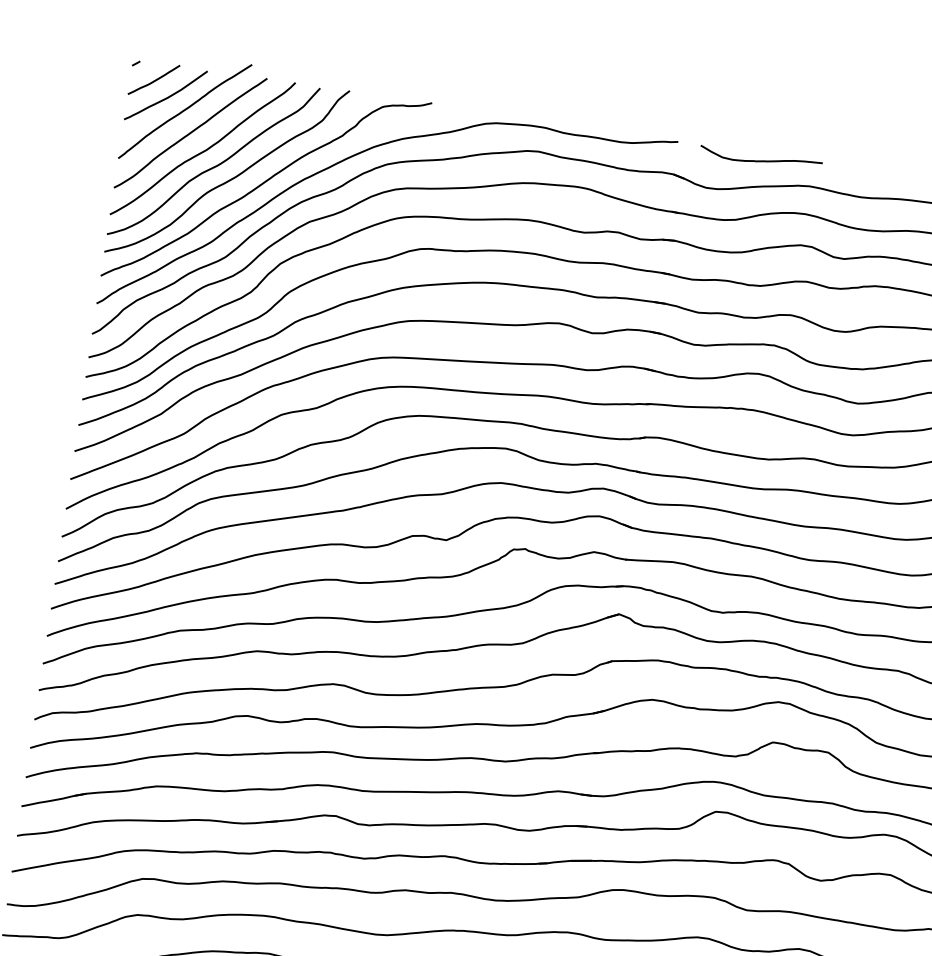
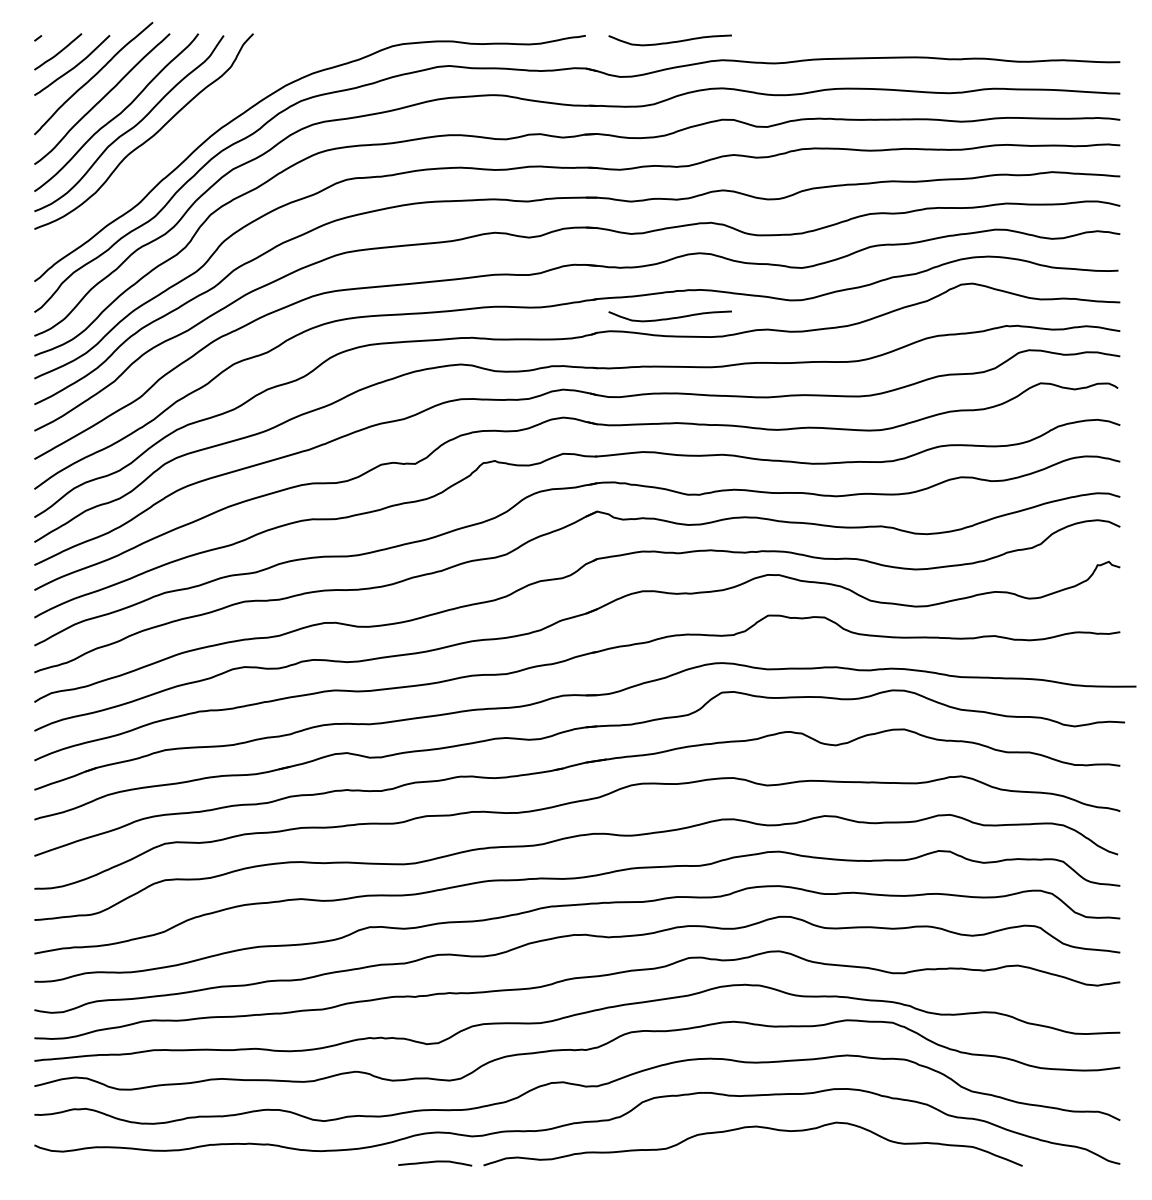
curve: (263, 184) -> (181, 139), removed
curve: (719, 432) -> (669, 317), added

